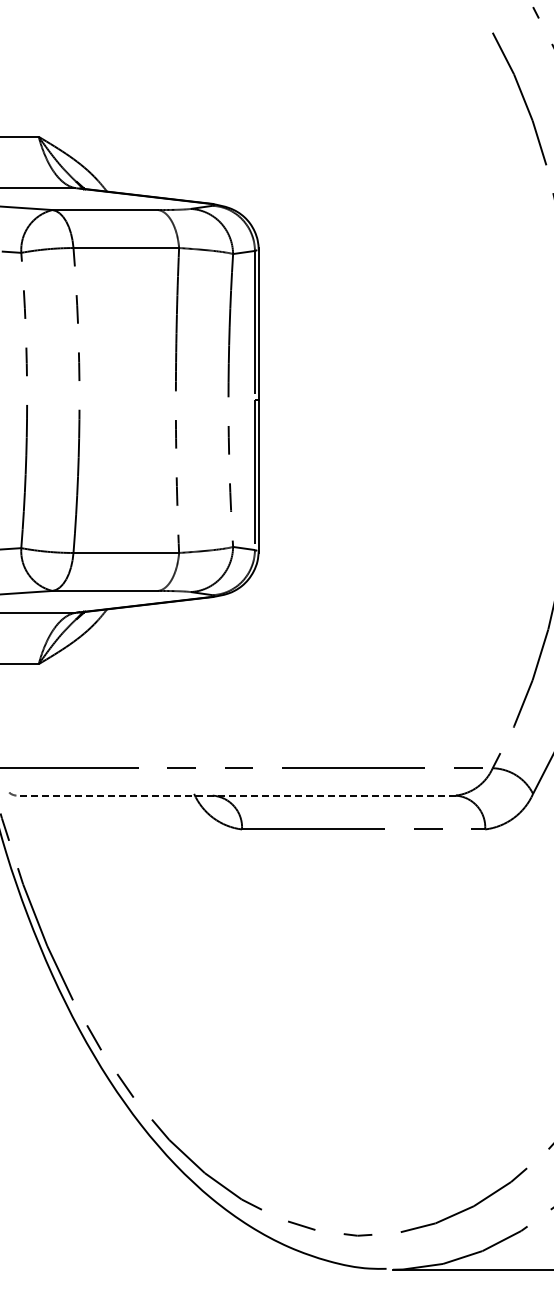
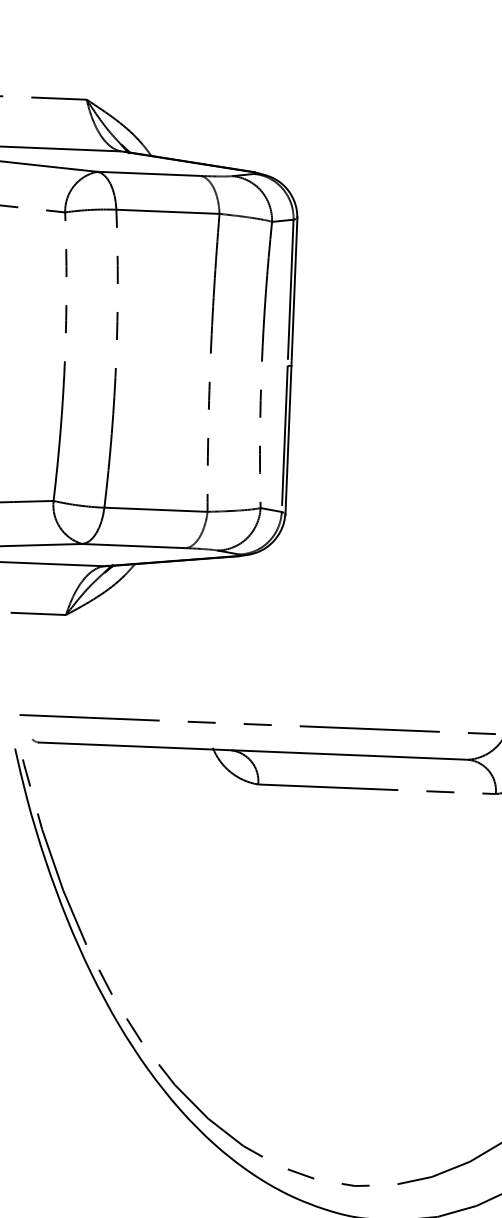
line: (236, 795) -> (254, 751), dashed -> solid

